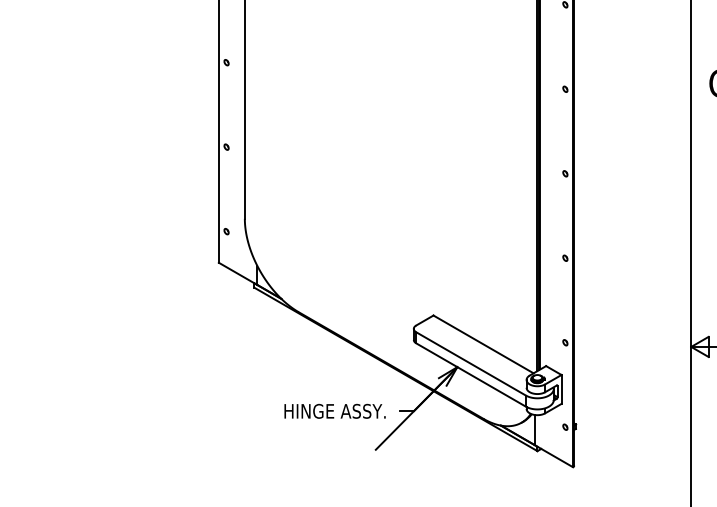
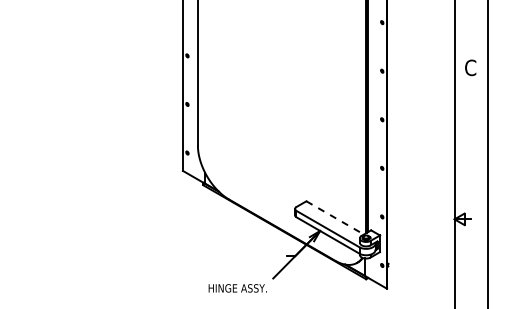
line: (484, 345) -> (335, 218), solid -> dashed
text: (334, 411) -> (237, 288), moved

